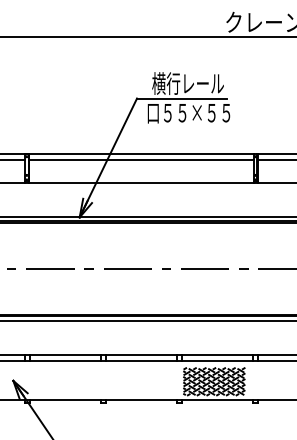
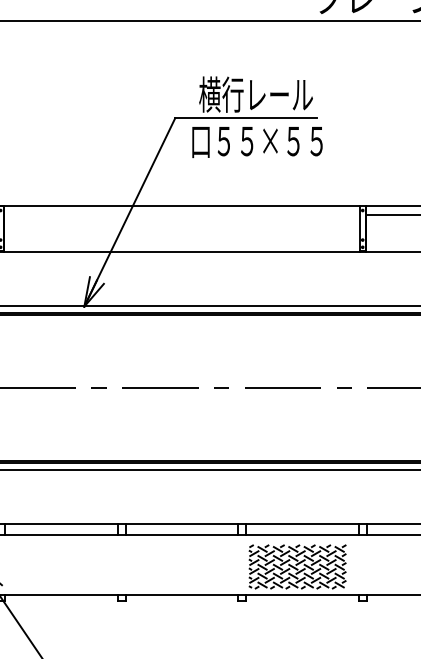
line: (141, 159) -> (182, 214), removed

